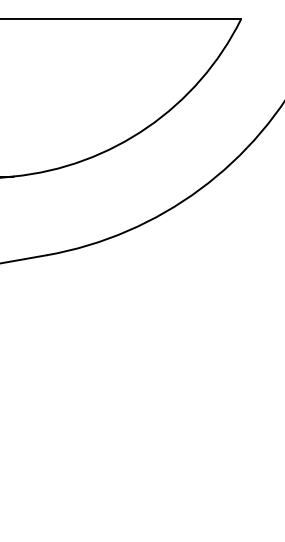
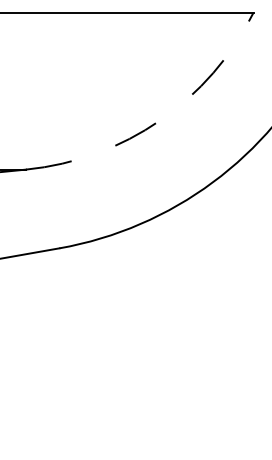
arc: (147, 127) -> (160, 120), solid -> dashed

